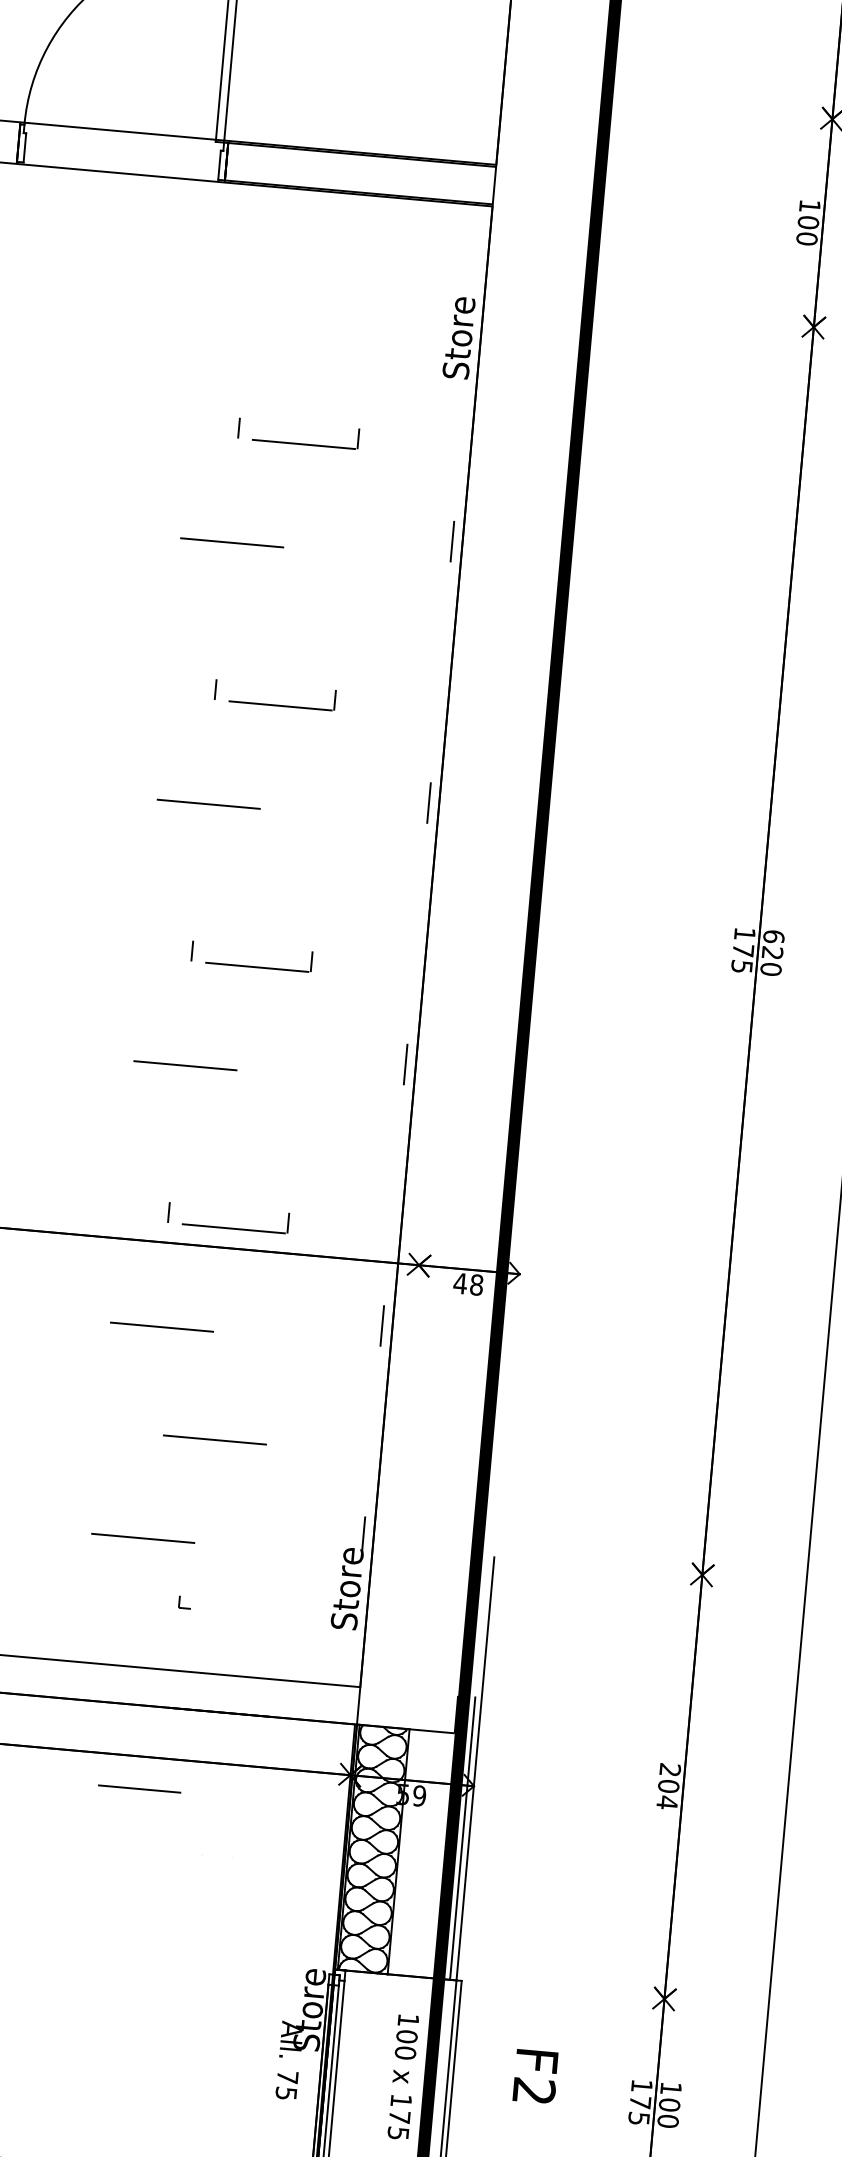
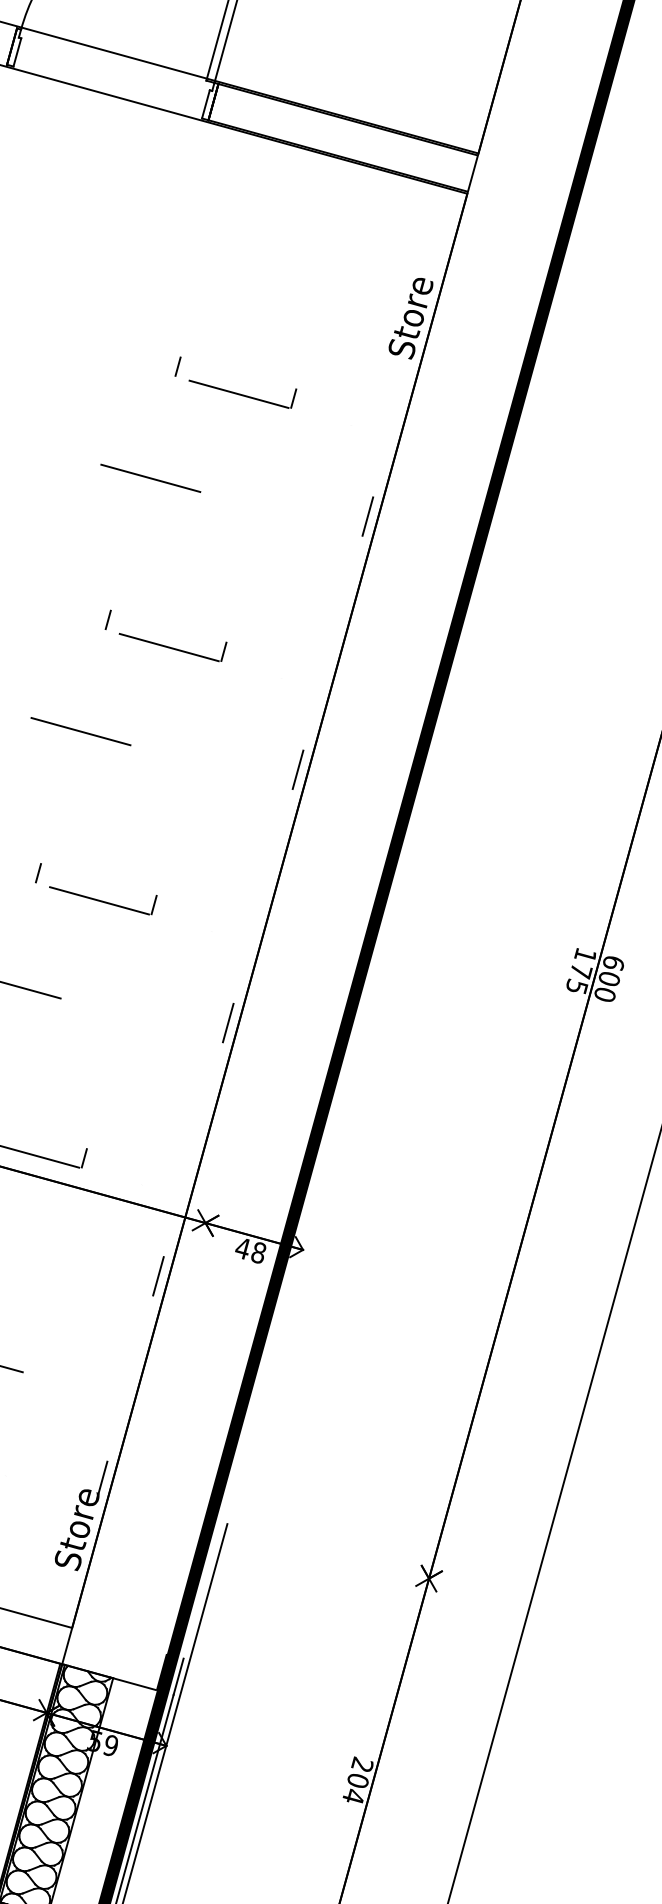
text: (772, 952) -> (609, 978), 620 -> 600

